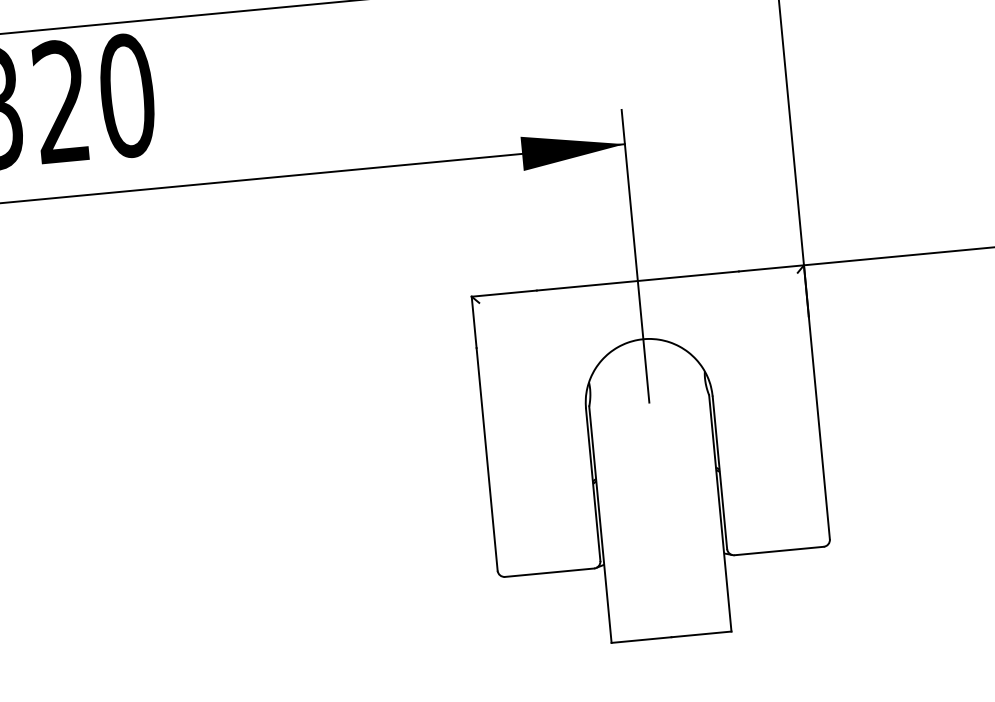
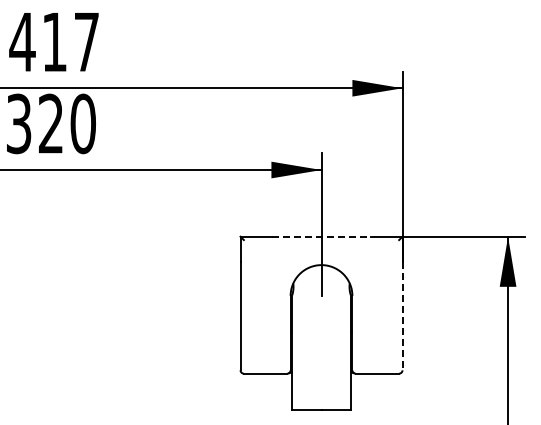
line: (639, 280) -> (322, 236), solid -> dashed
line: (819, 428) -> (402, 316), solid -> dashed

